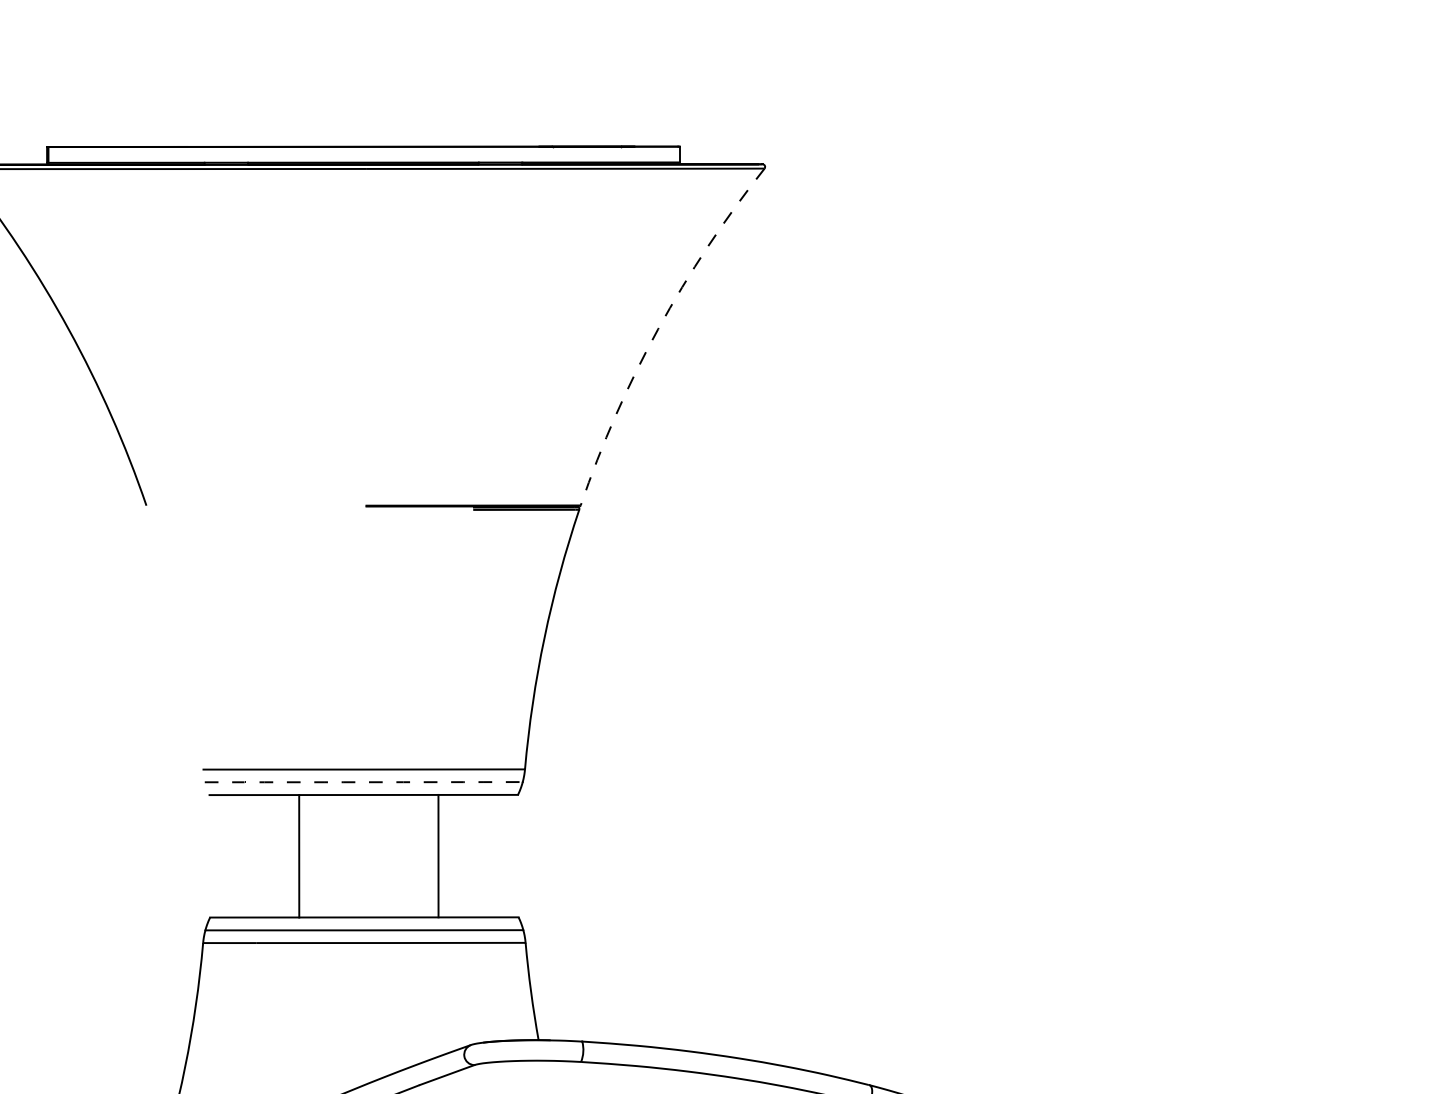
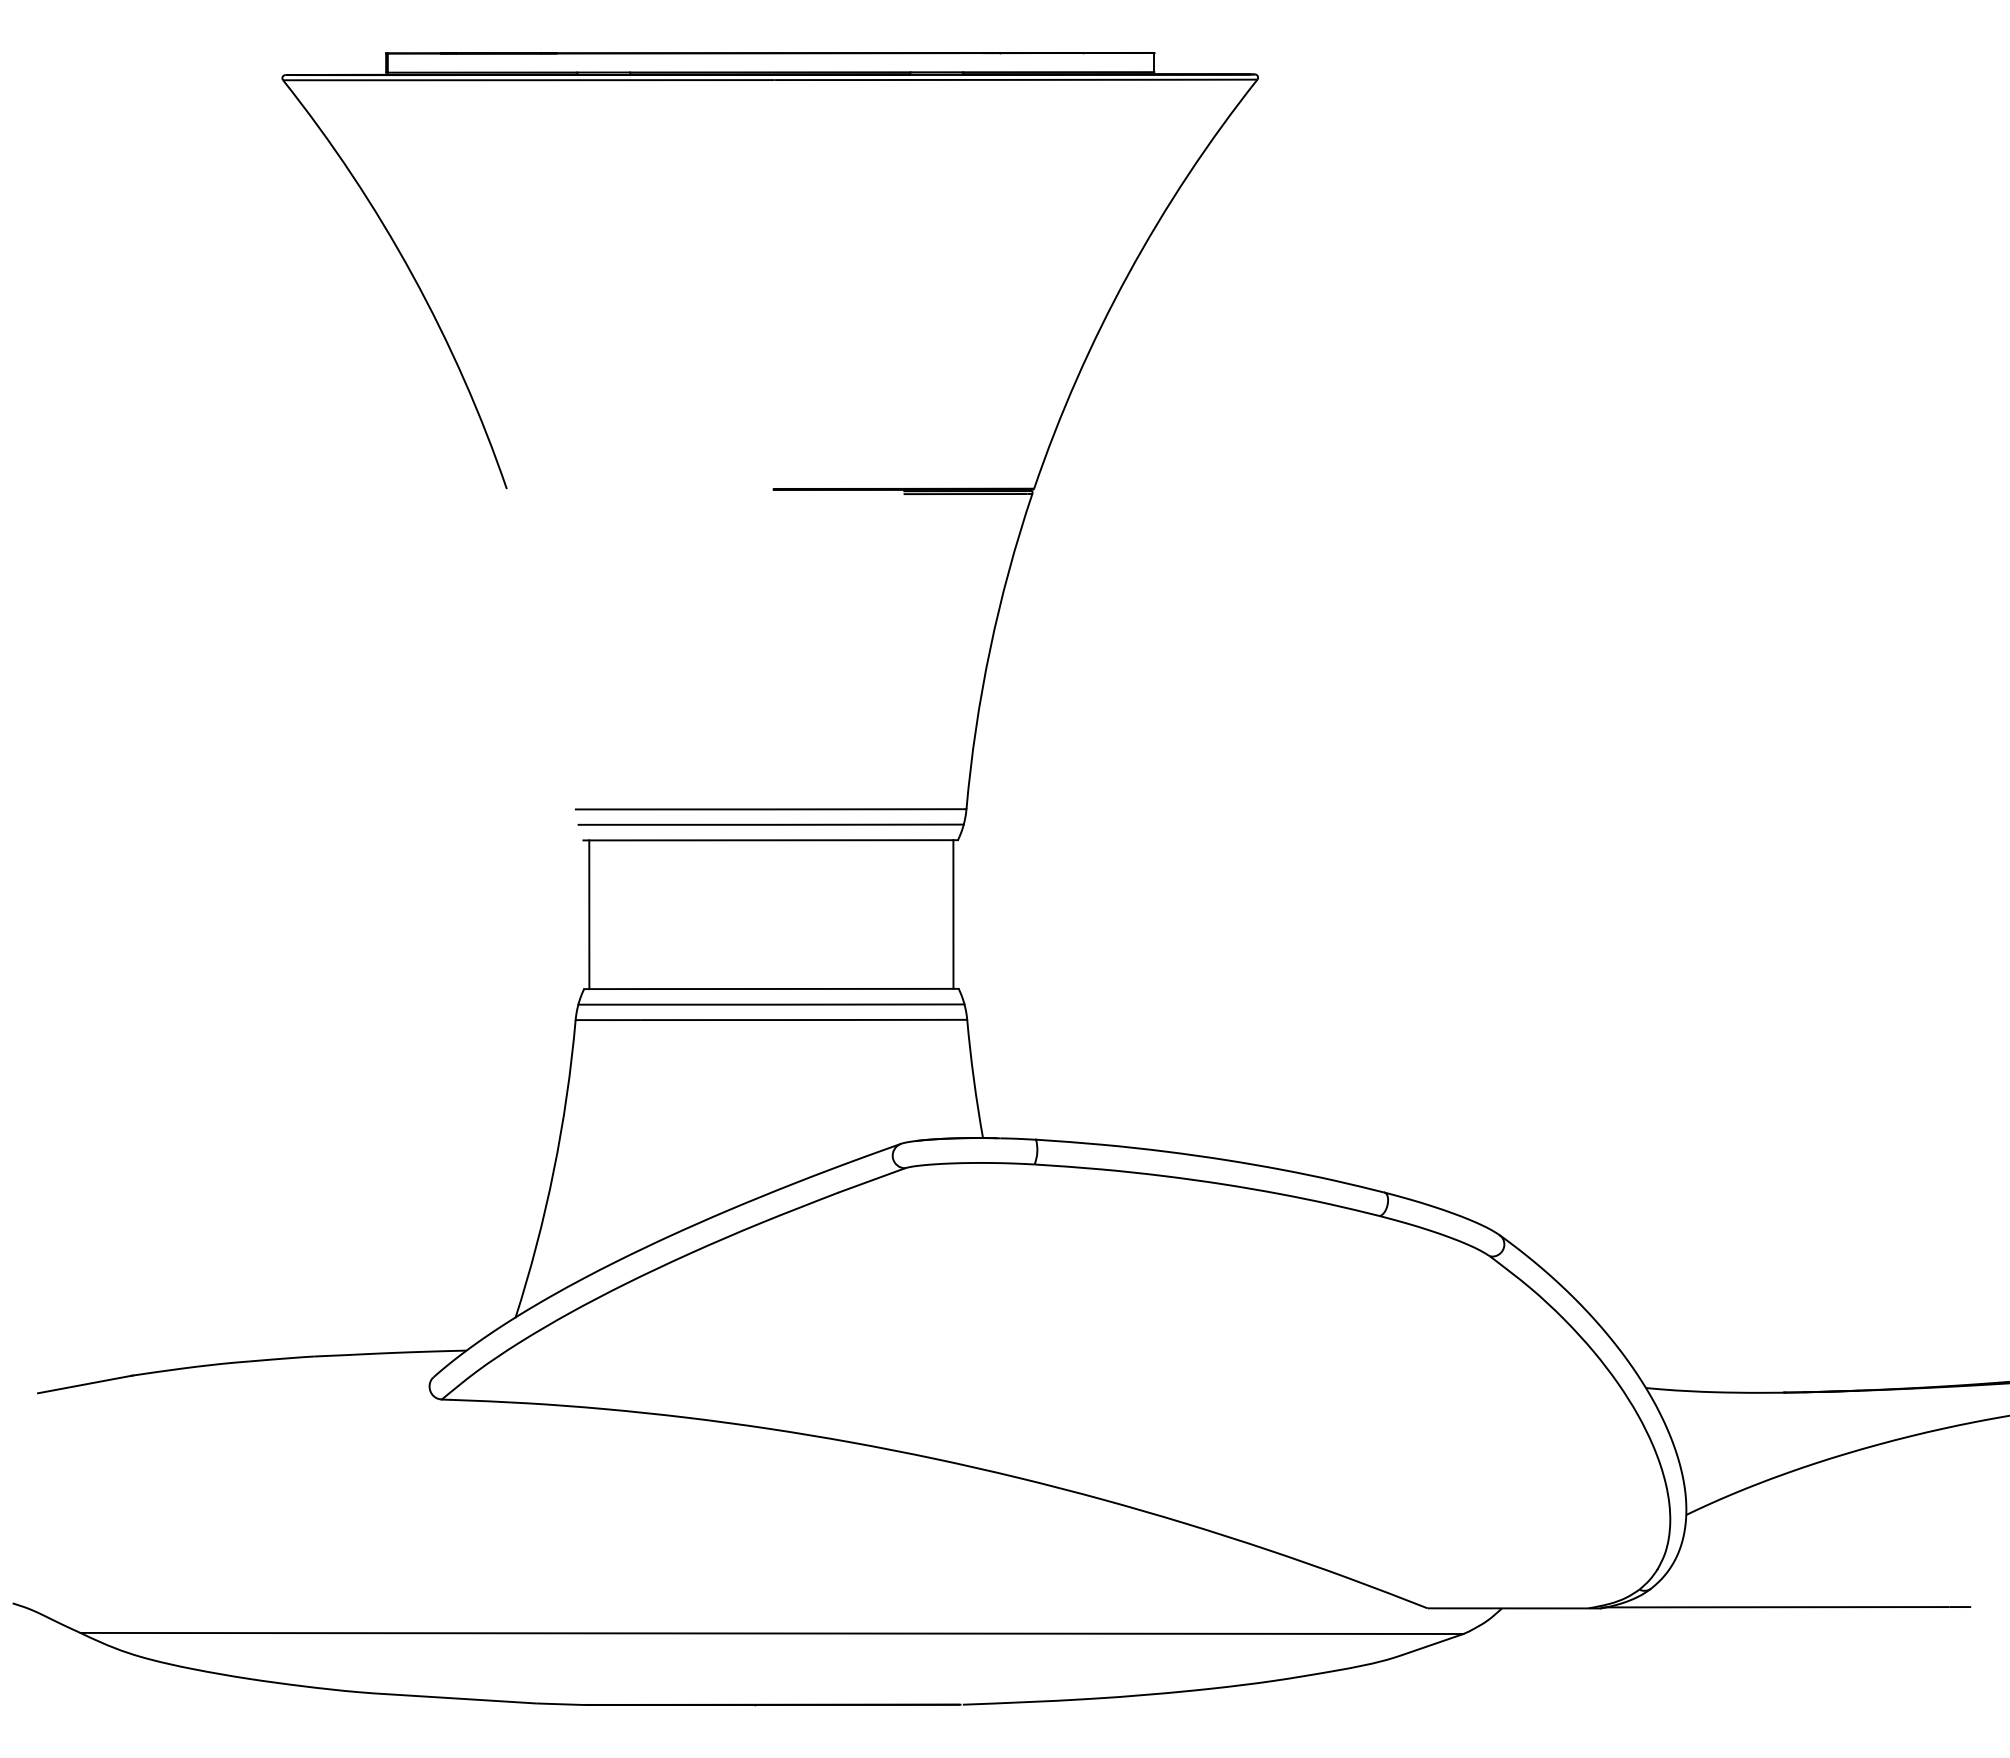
arc: (658, 329) -> (1128, 274), dashed -> solid
arc: (363, 781) -> (770, 824), dashed -> solid
line: (299, 856) -> (589, 914), moved
line: (438, 856) -> (953, 914), moved

